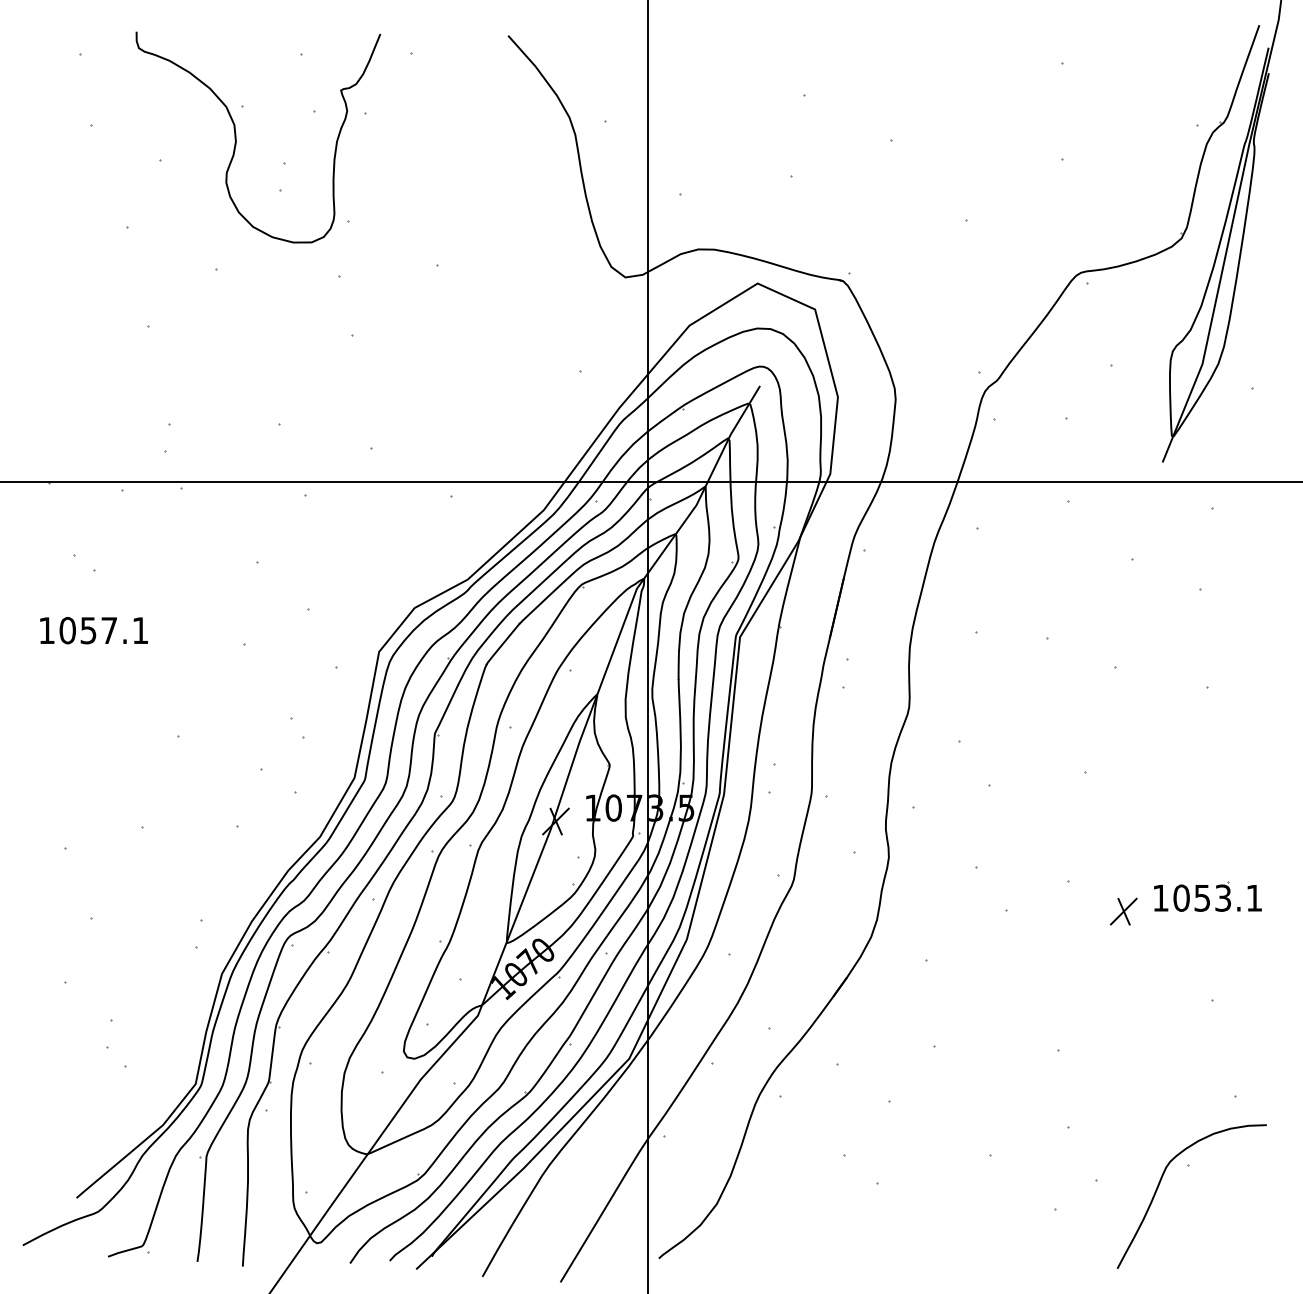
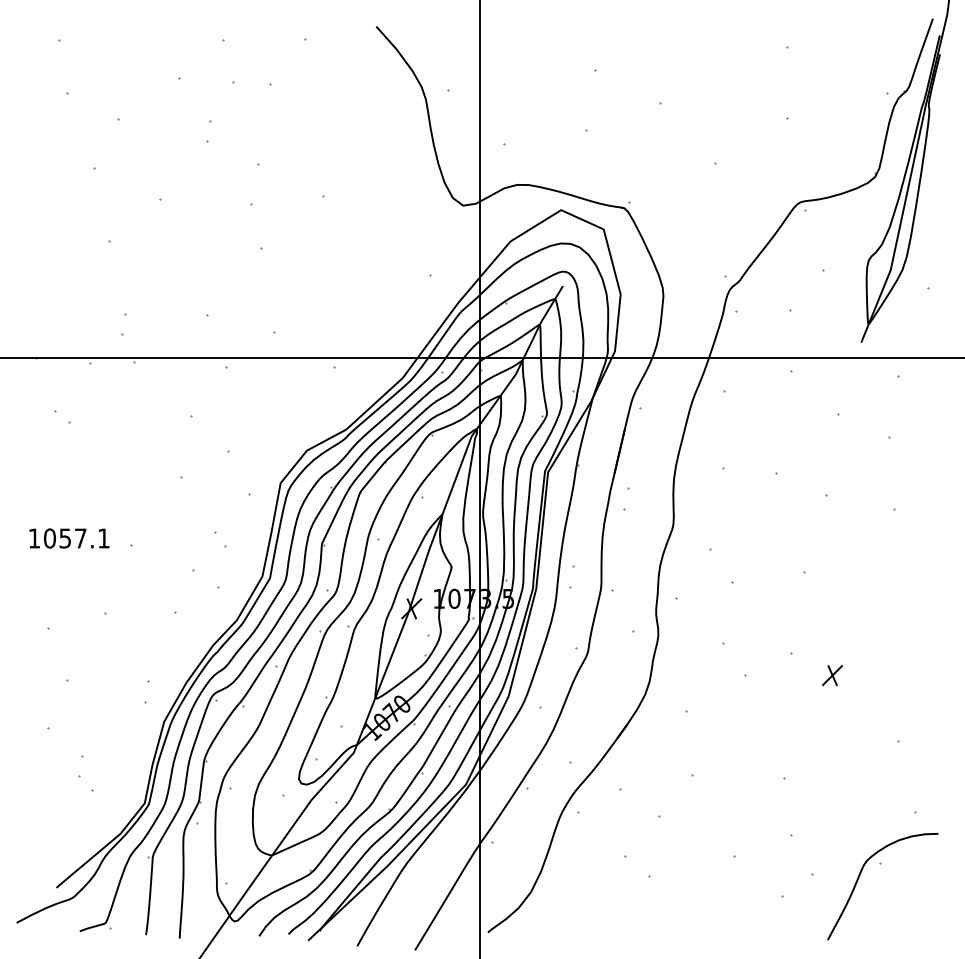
curve: (236, 137) -> (174, 101), removed
text: (93, 630) -> (69, 538), moved
part: (1207, 896) -> (894, 664), removed

